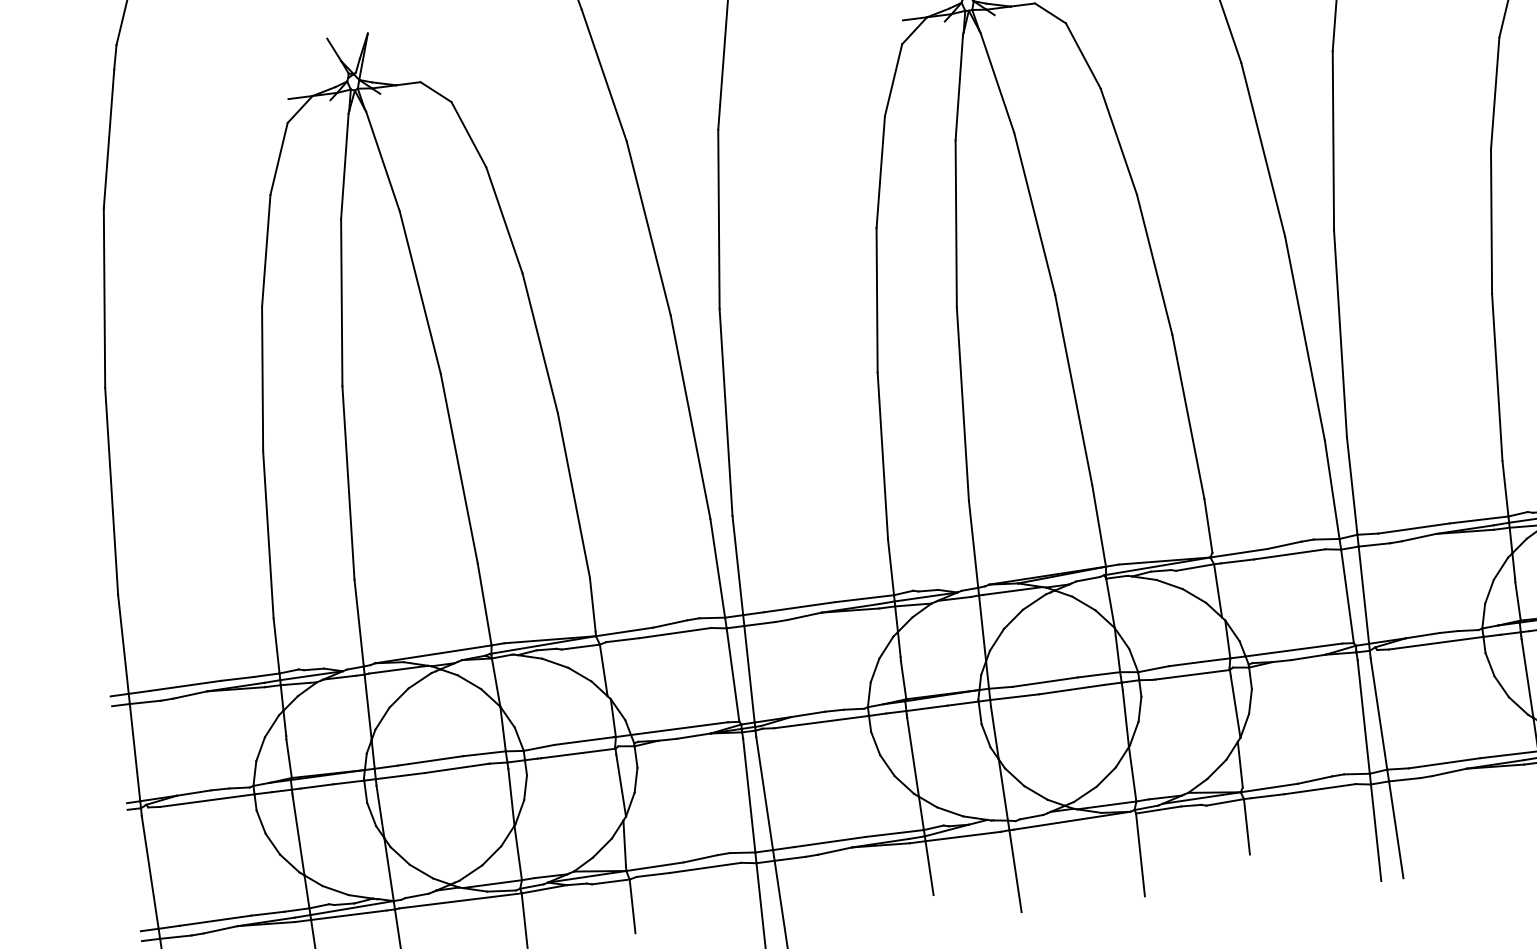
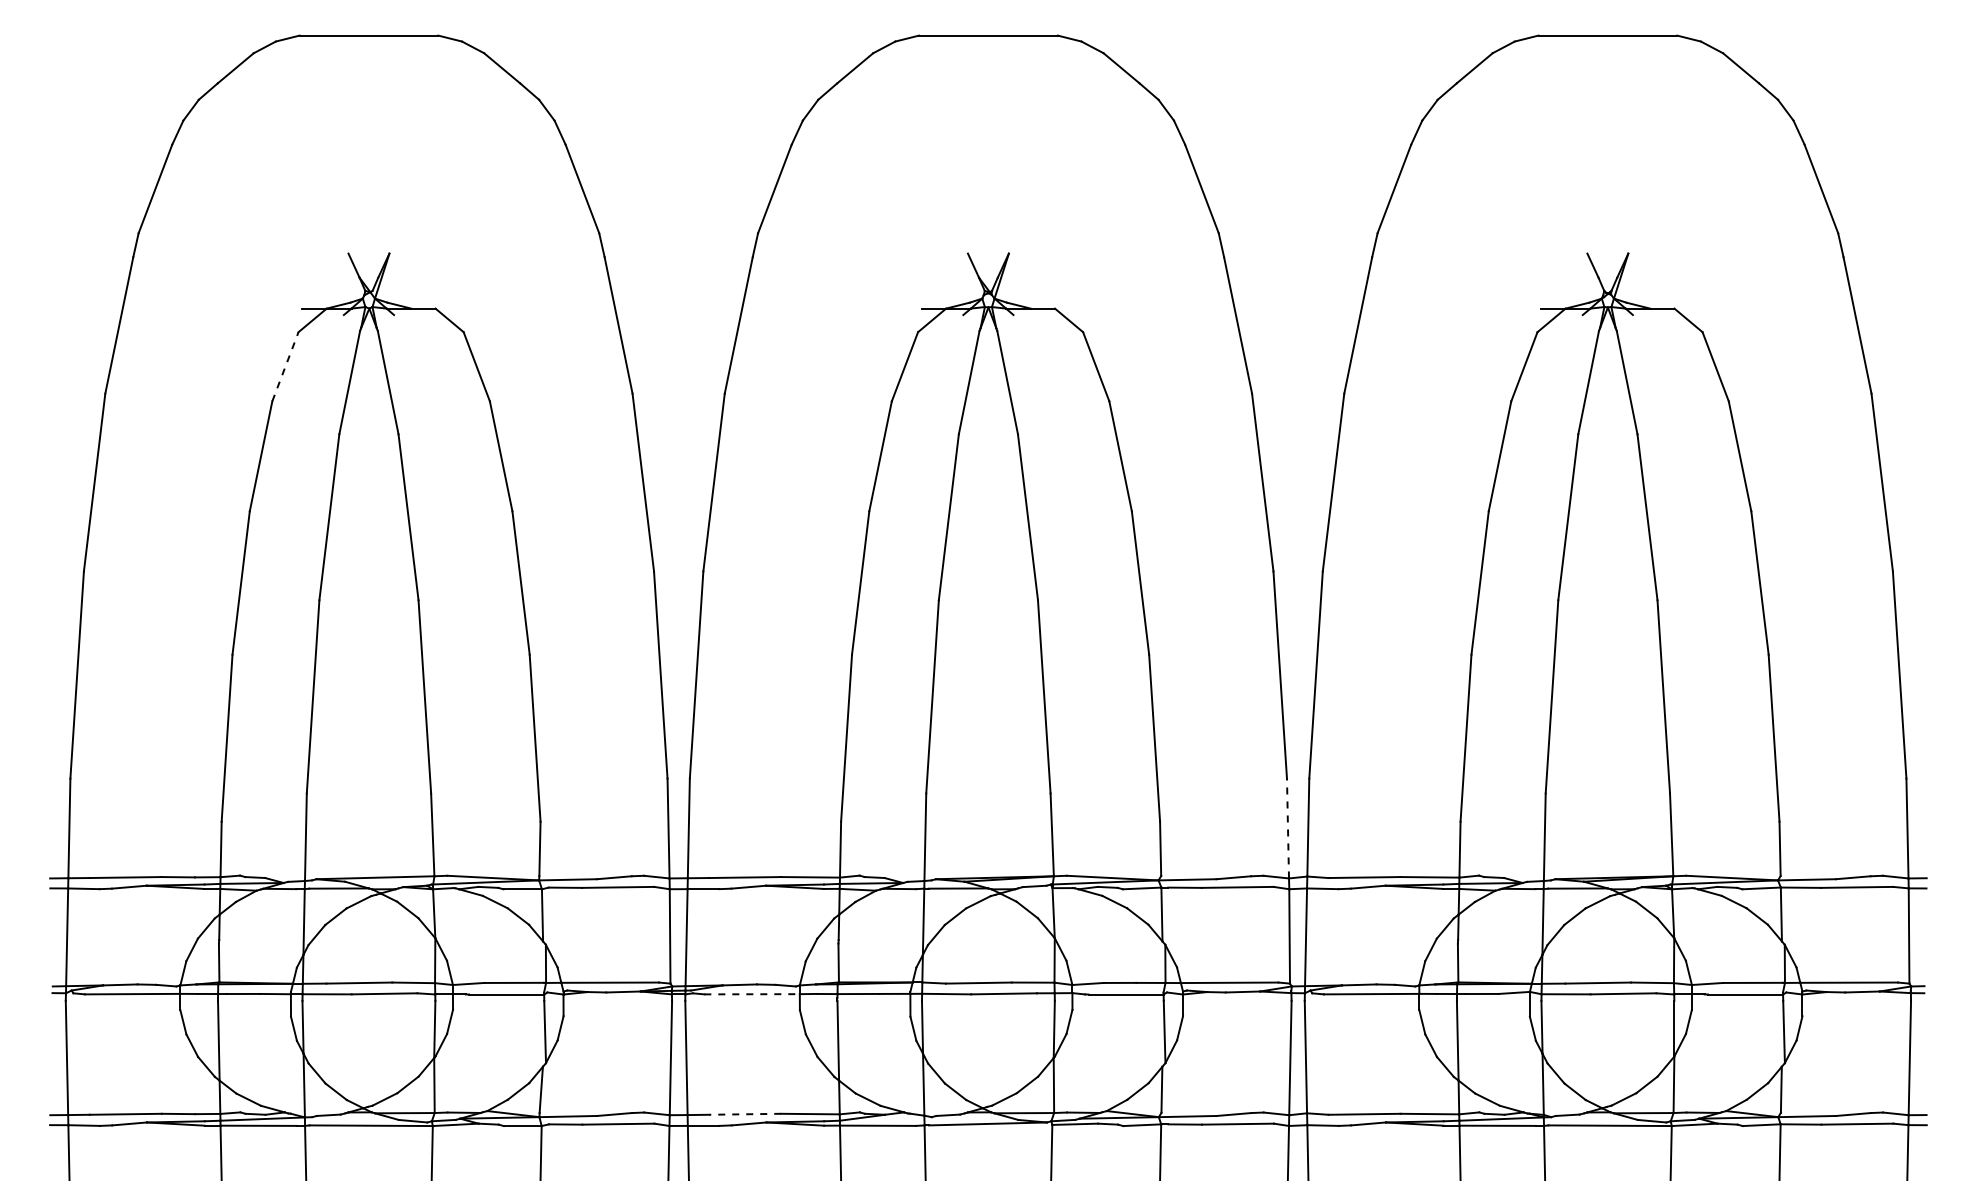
line: (279, 158) -> (285, 366), solid -> dashed
line: (1331, 489) -> (1287, 828), solid -> dashed
line: (822, 722) -> (752, 994), solid -> dashed
line: (829, 842) -> (744, 1114), solid -> dashed

